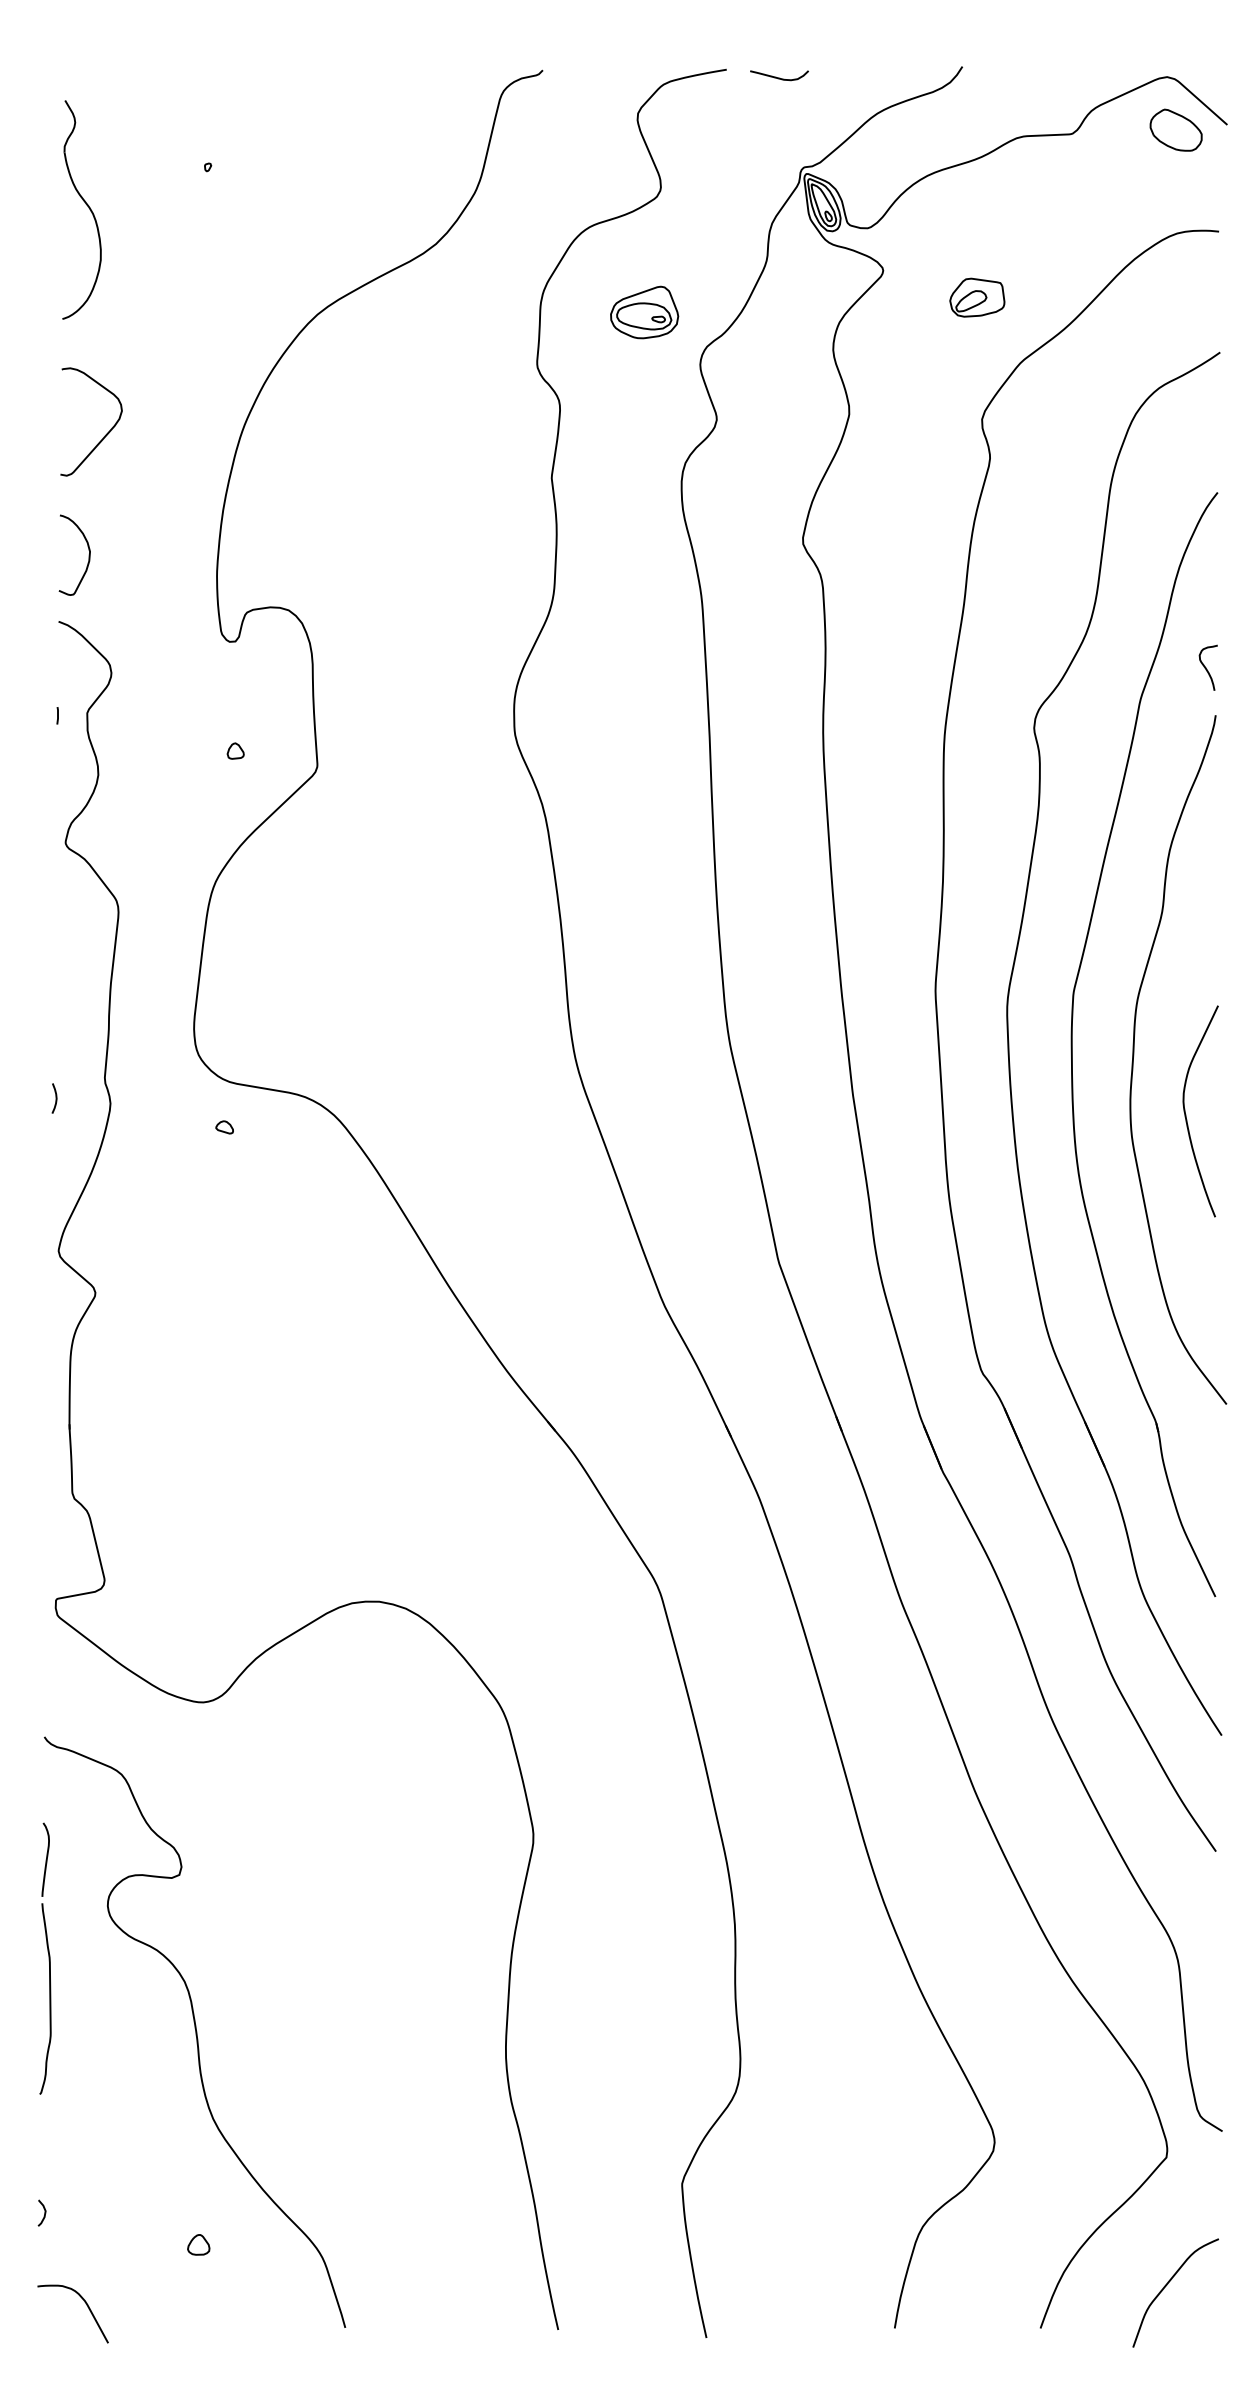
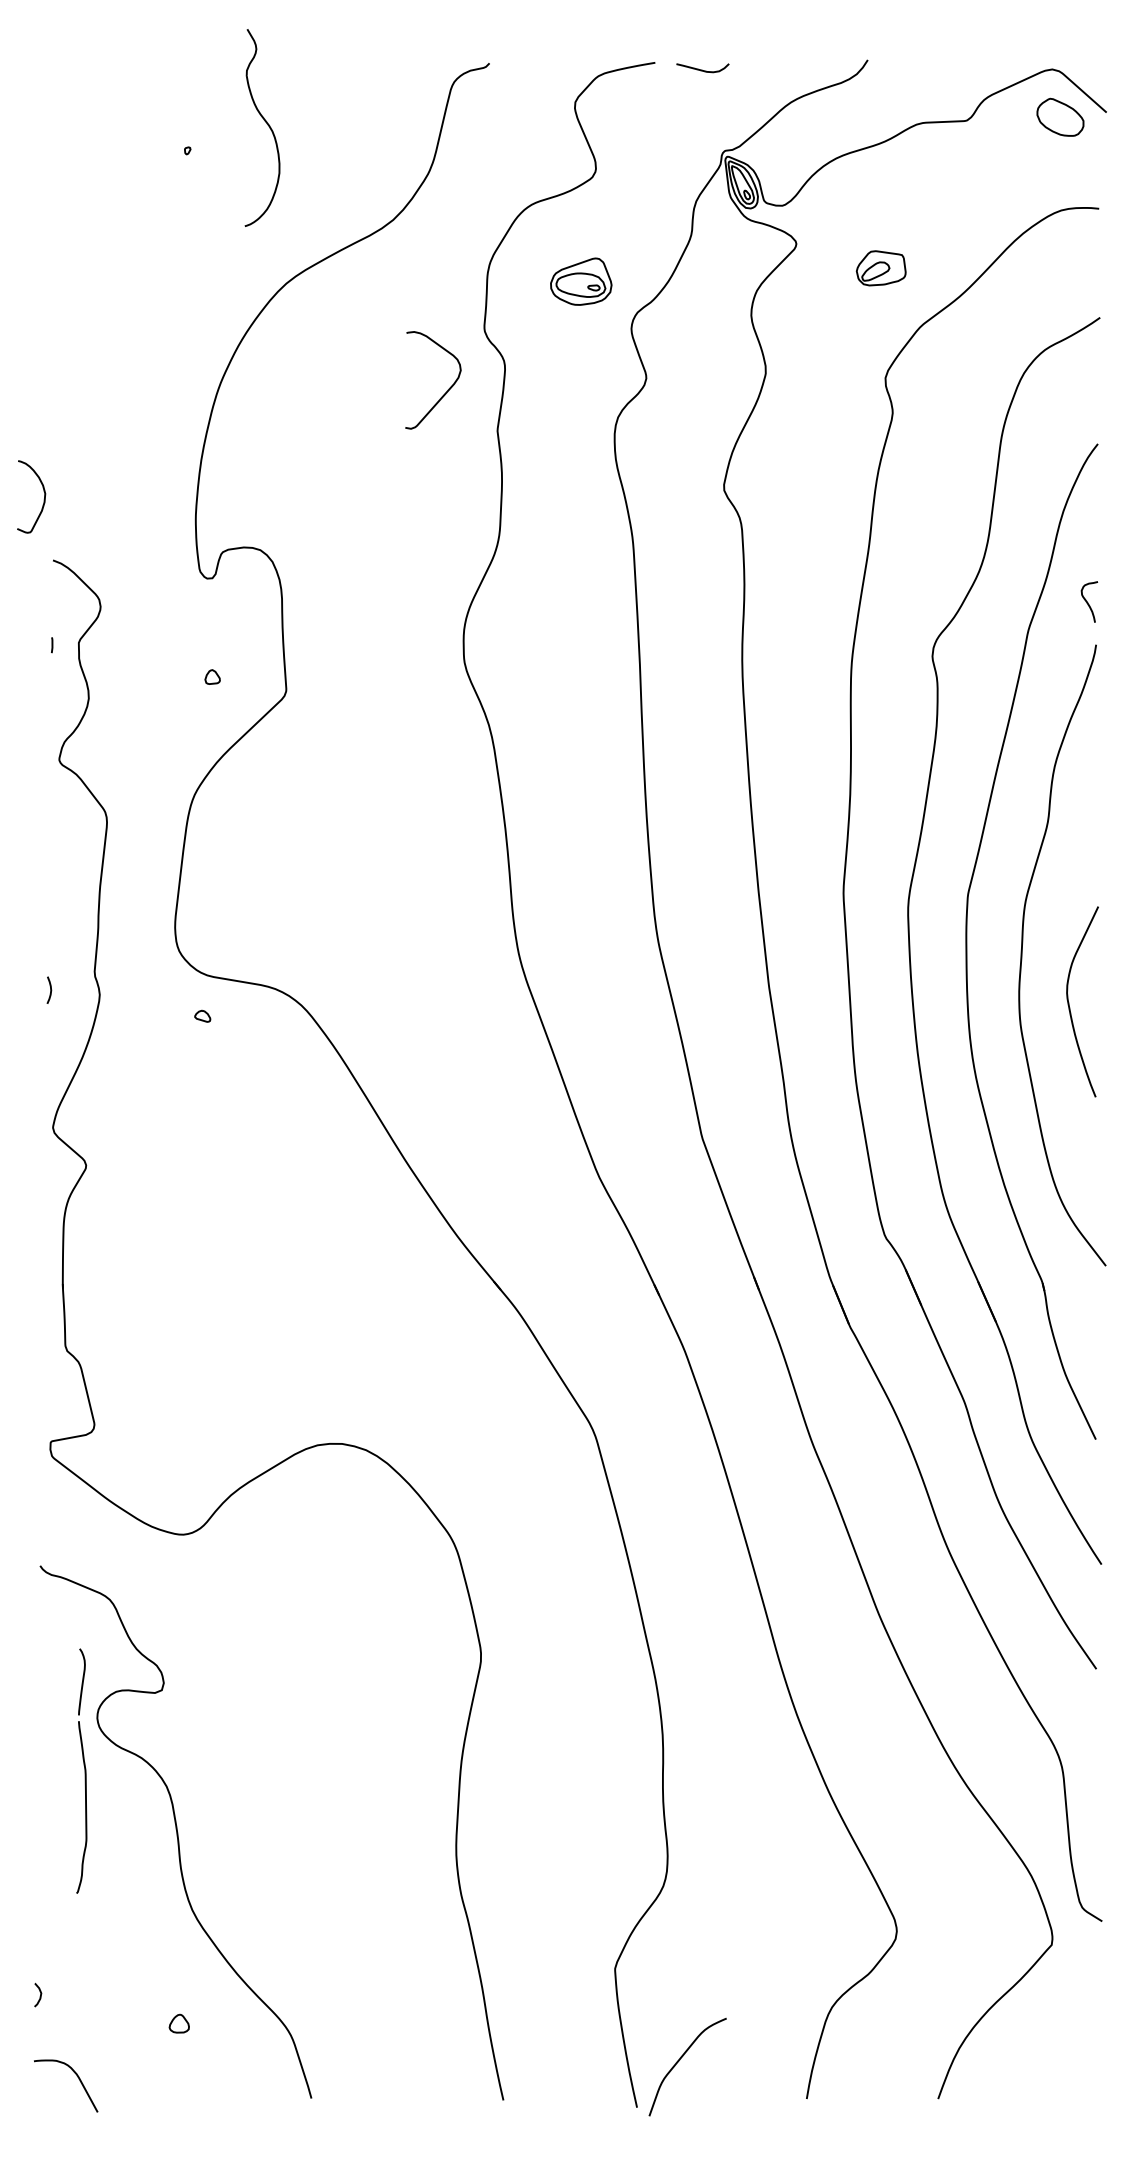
part: (85, 204) -> (265, 123), moved
curve: (105, 434) -> (445, 391), moved
curve: (88, 554) -> (43, 496), moved
part: (45, 1958) -> (81, 1770), moved
curve: (1167, 2285) -> (680, 2060), moved

